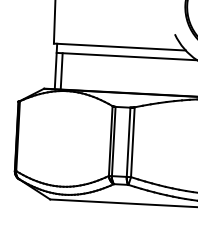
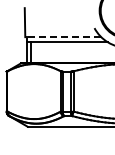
line: (120, 47) -> (63, 37), solid -> dashed

